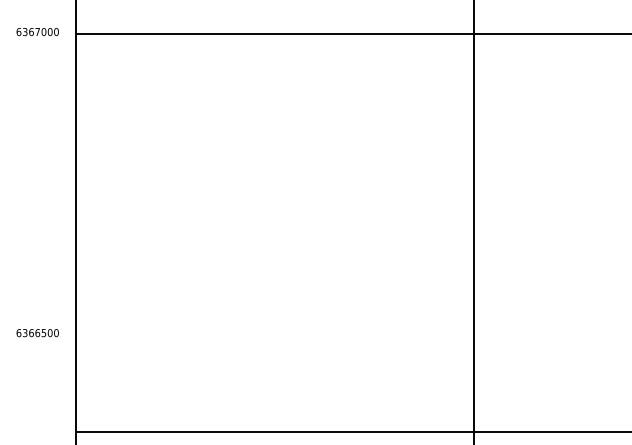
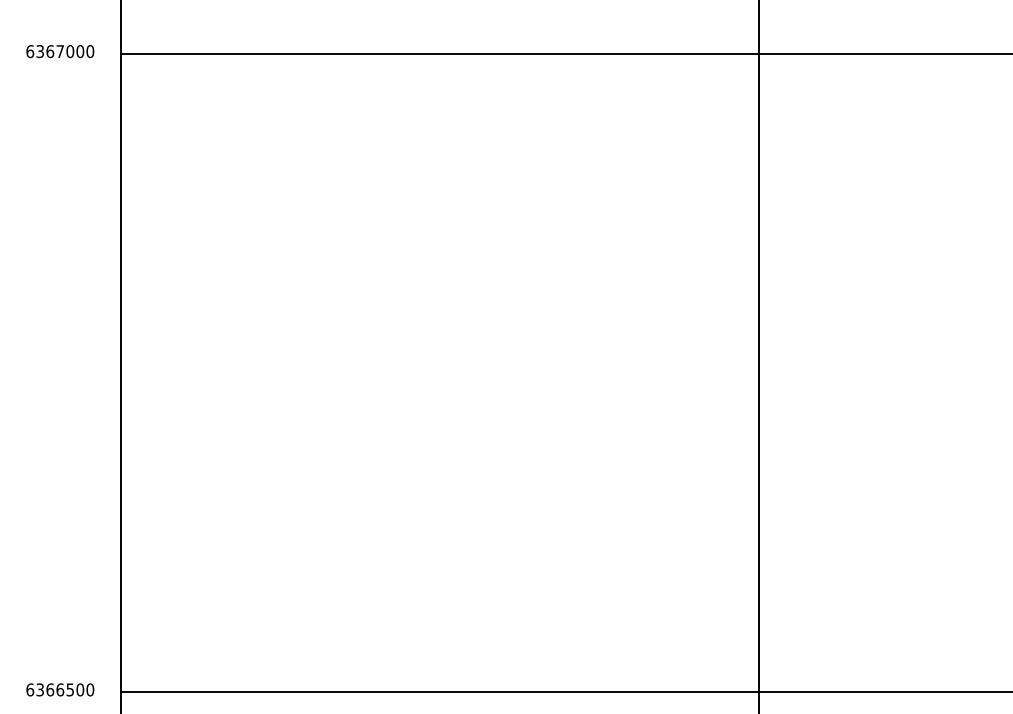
text: (37, 333) -> (59, 690), moved

